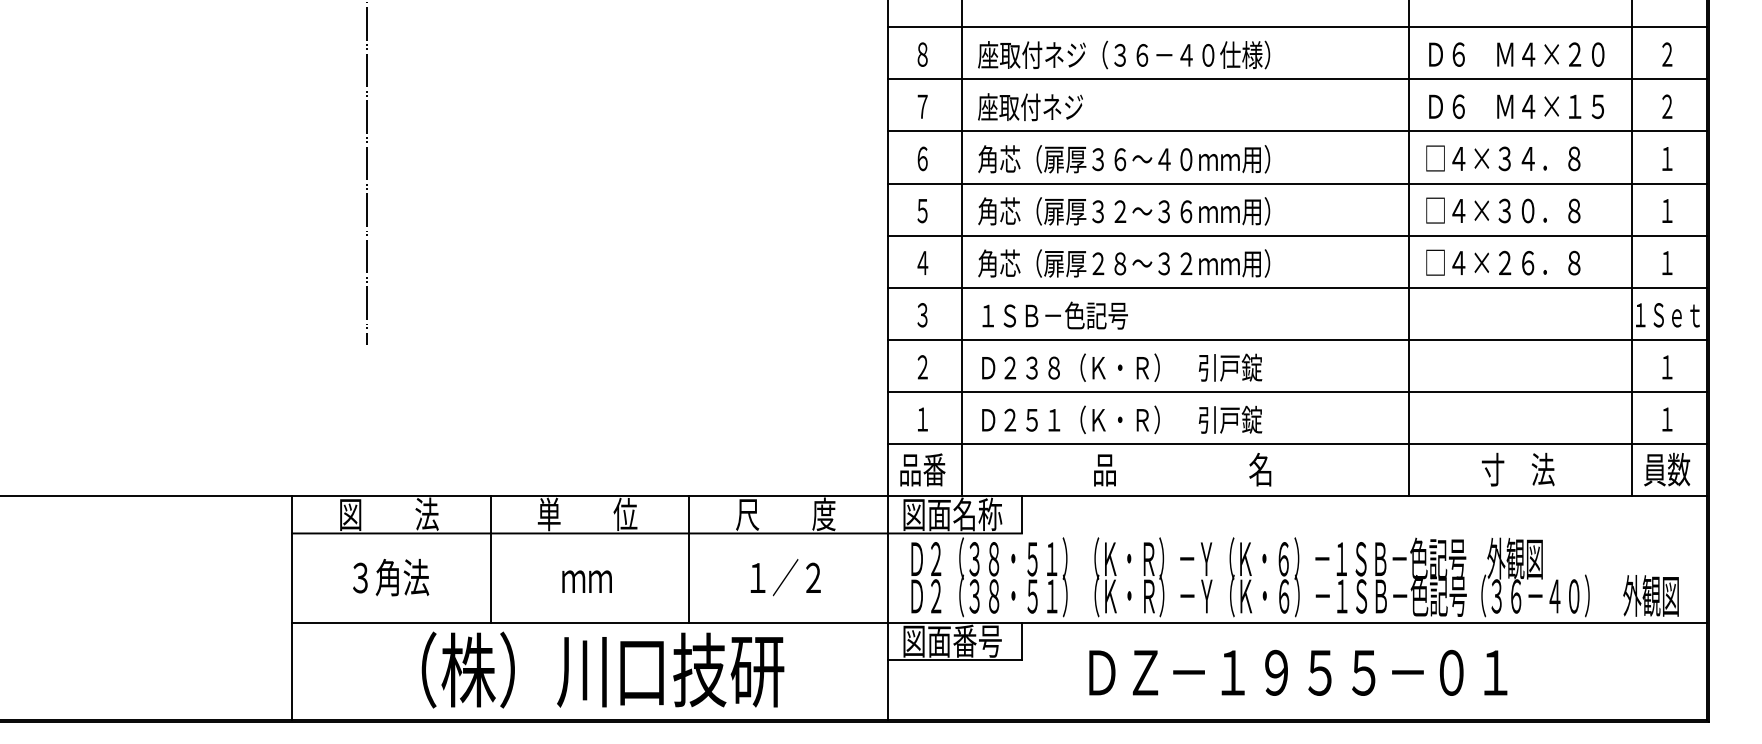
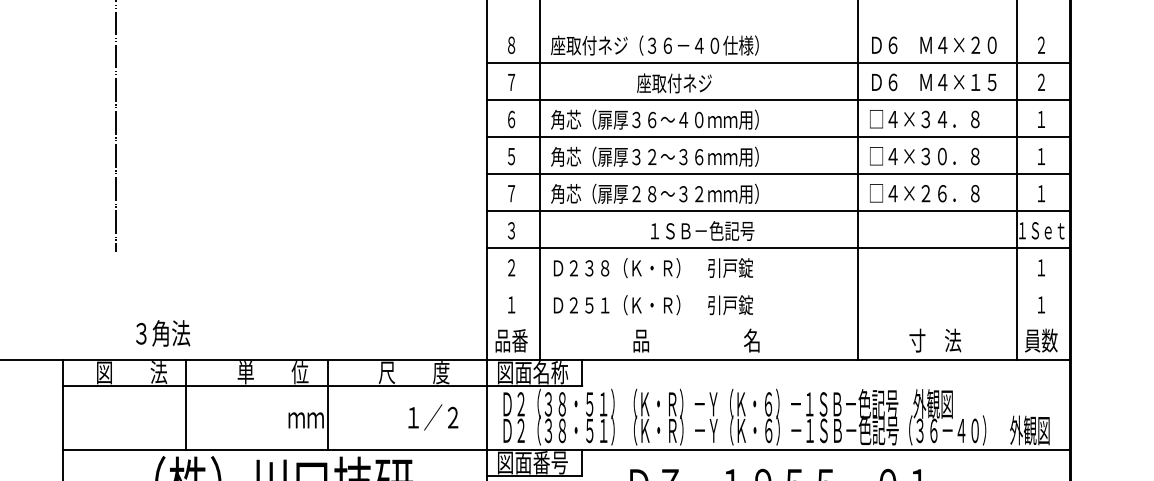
line: (1296, 27) -> (777, 25), removed
text: (1030, 107) -> (674, 83), moved
text: (922, 263) -> (511, 193), ４ -> ７
text: (1054, 315) -> (702, 230), moved
line: (1296, 391) -> (777, 285), removed
line: (1296, 444) -> (777, 322), removed
line: (490, 559) -> (186, 404), moved
line: (689, 559) -> (327, 404), moved
text: (391, 577) -> (163, 333), moved
text: (785, 577) -> (433, 417), moved
text: (586, 581) -> (305, 420), moved

